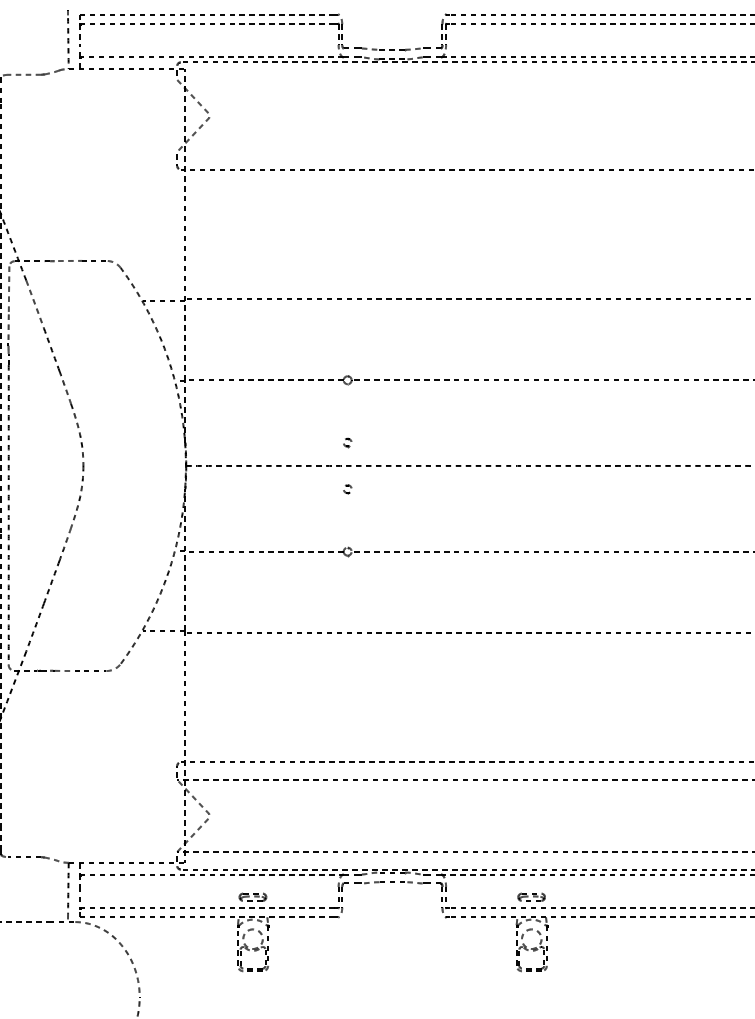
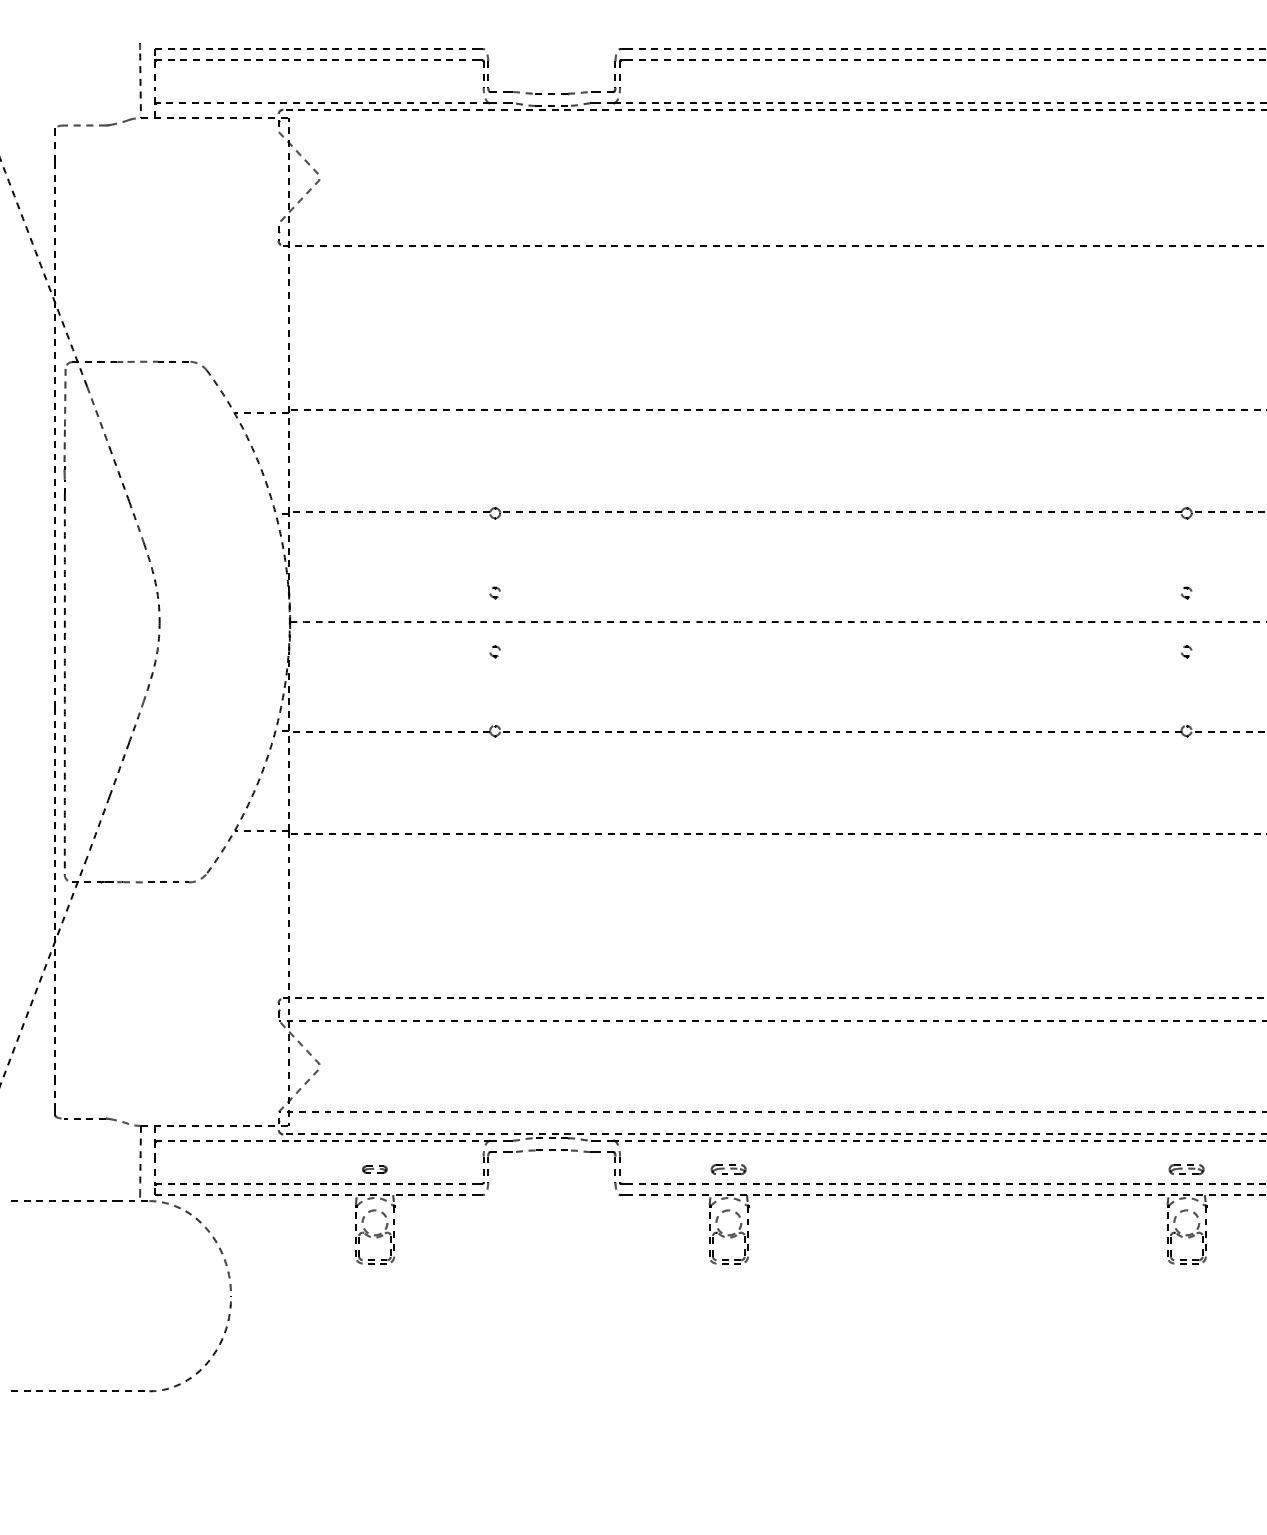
part: (252, 897) -> (374, 1169), size x0.7

